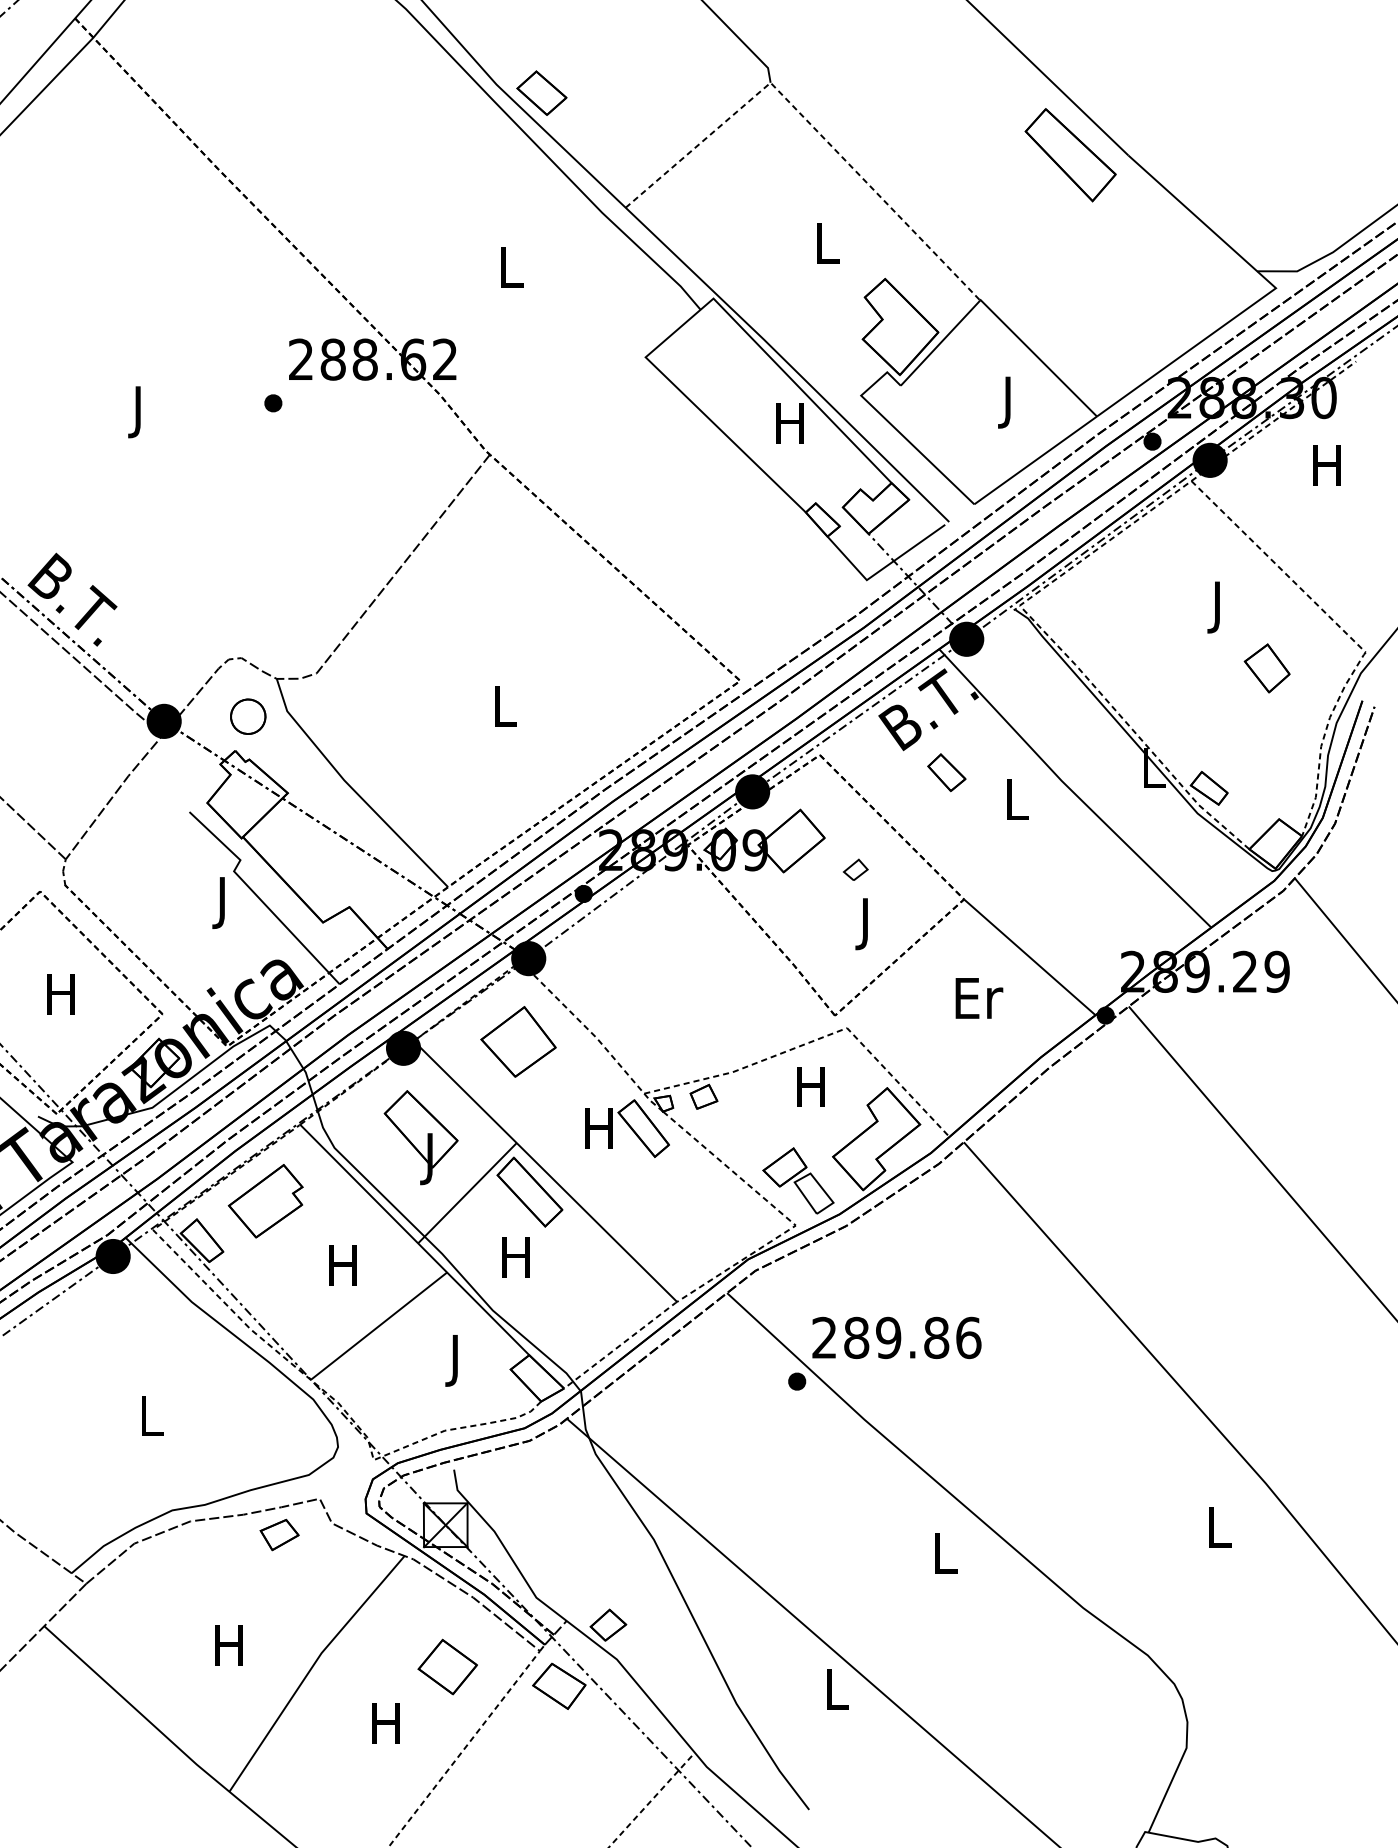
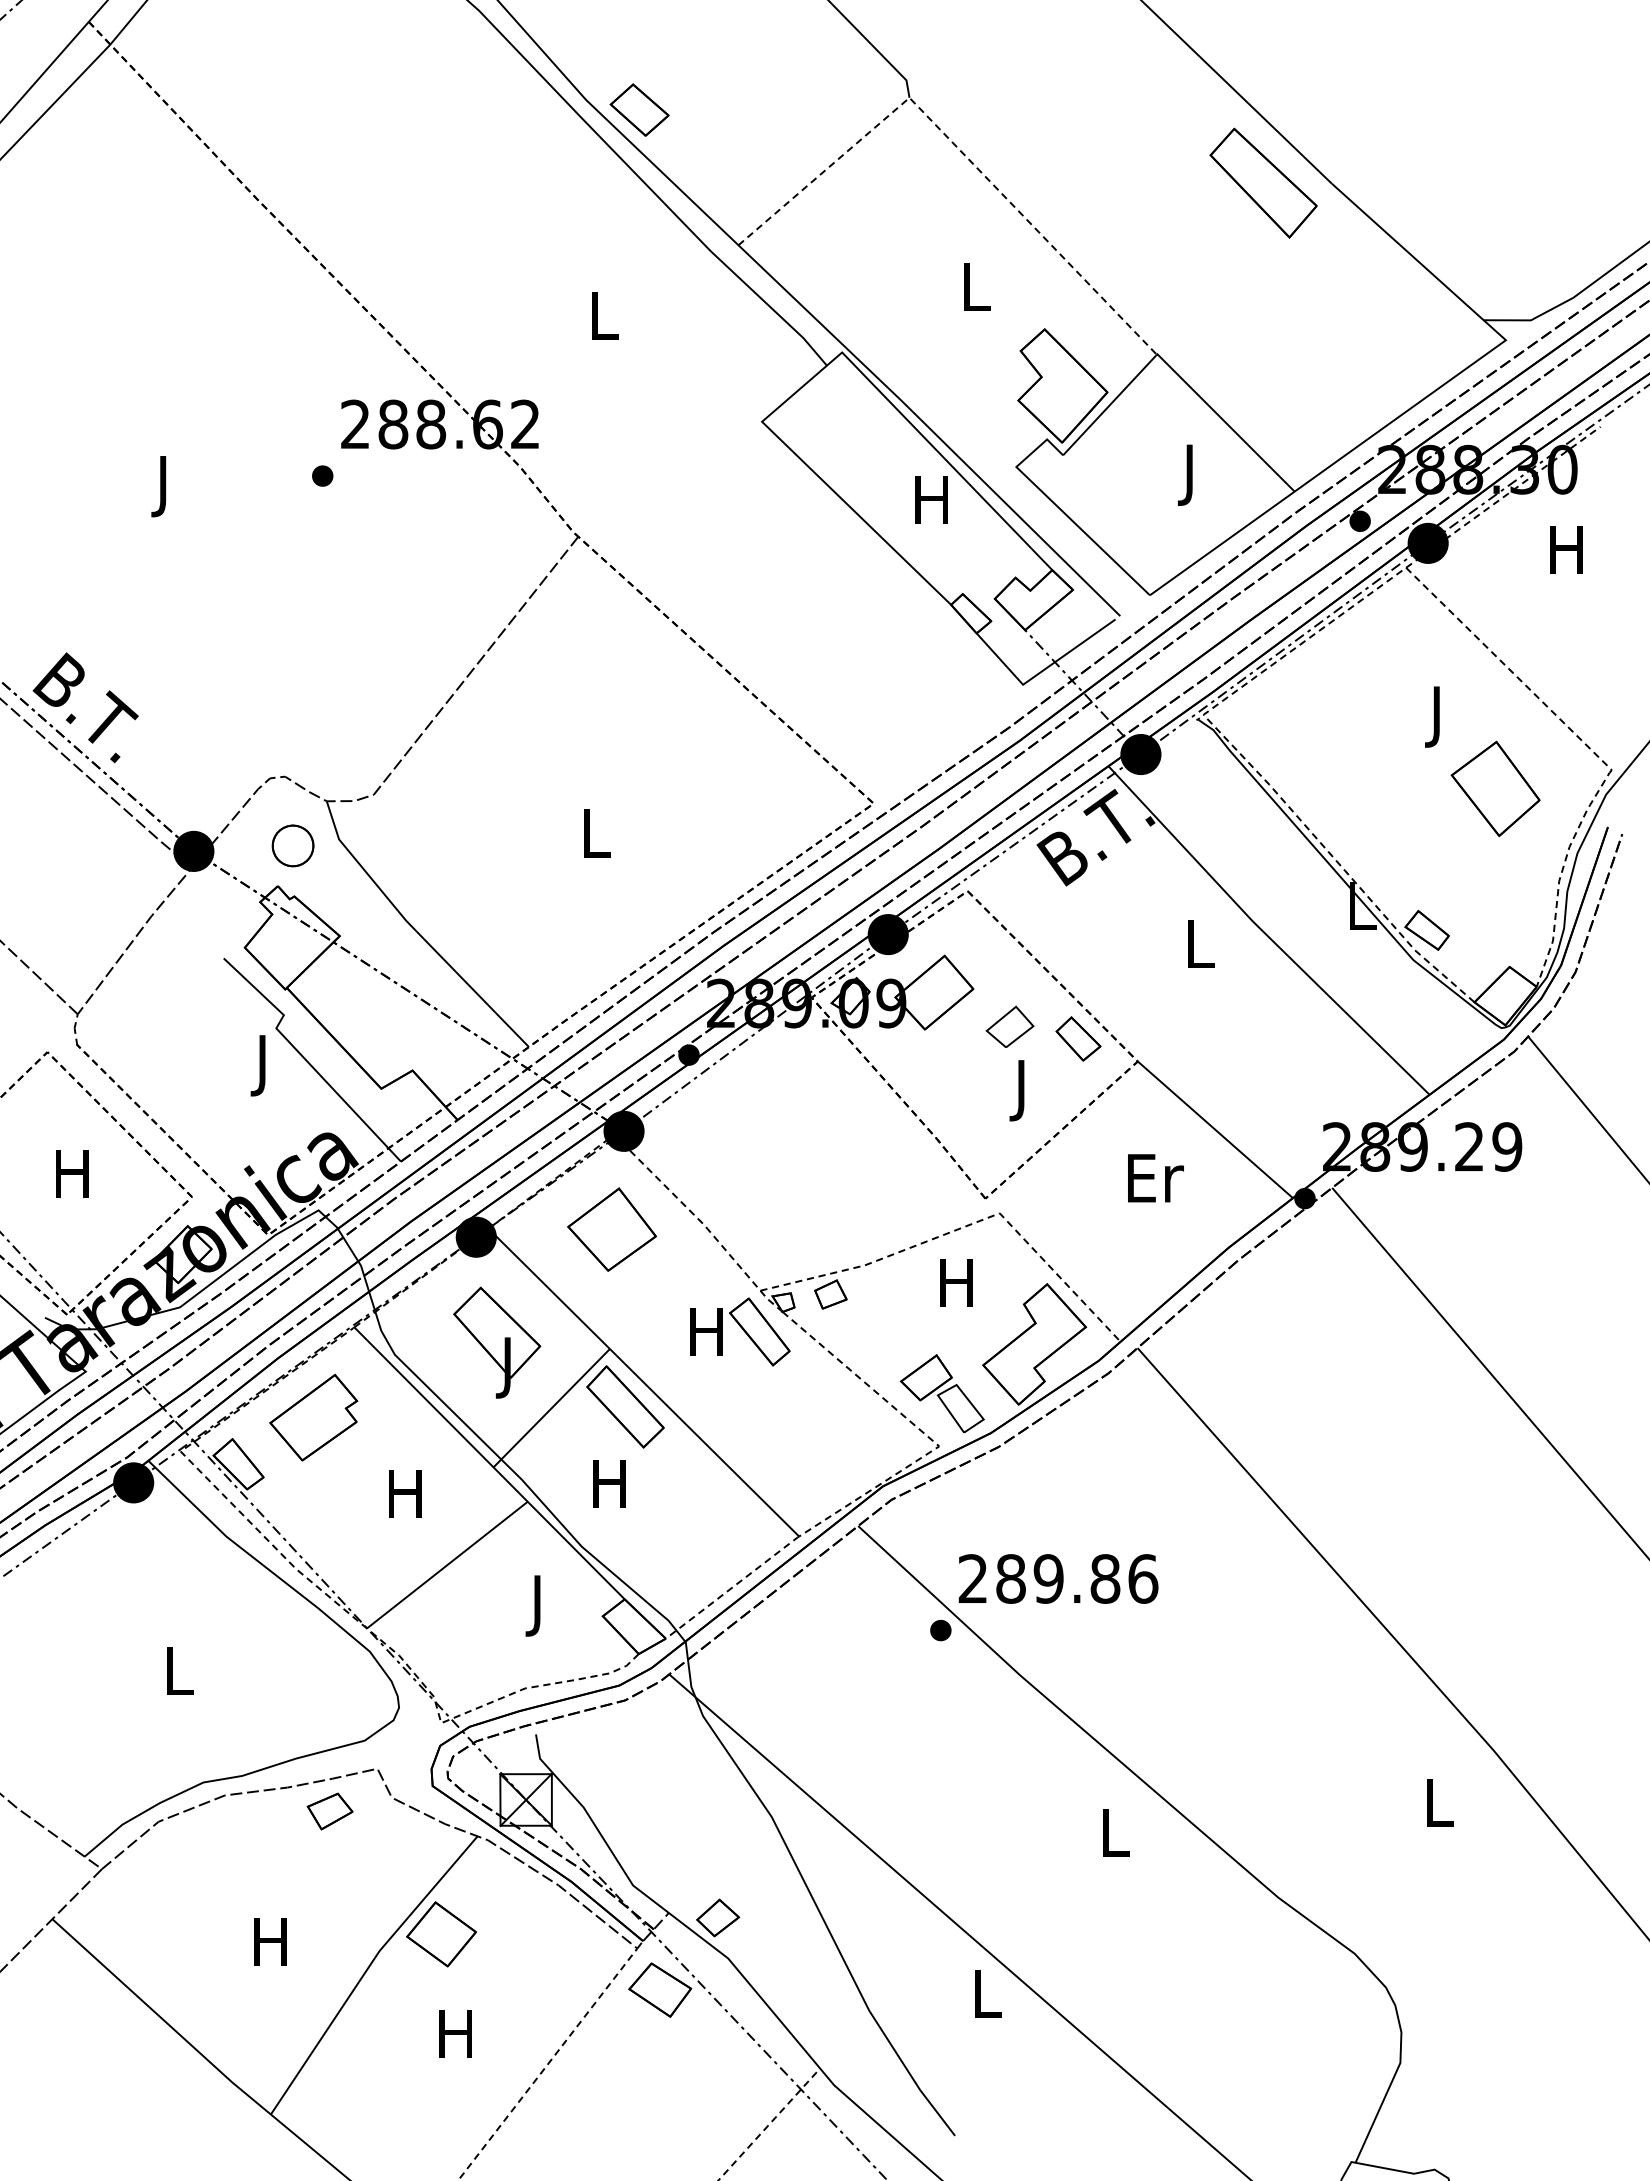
part: (1267, 668) -> (1495, 788), size x1.67
part: (946, 772) -> (1078, 1038), moved
part: (855, 869) -> (1009, 1026), size x1.67
part: (447, 1667) -> (441, 1934), moved

